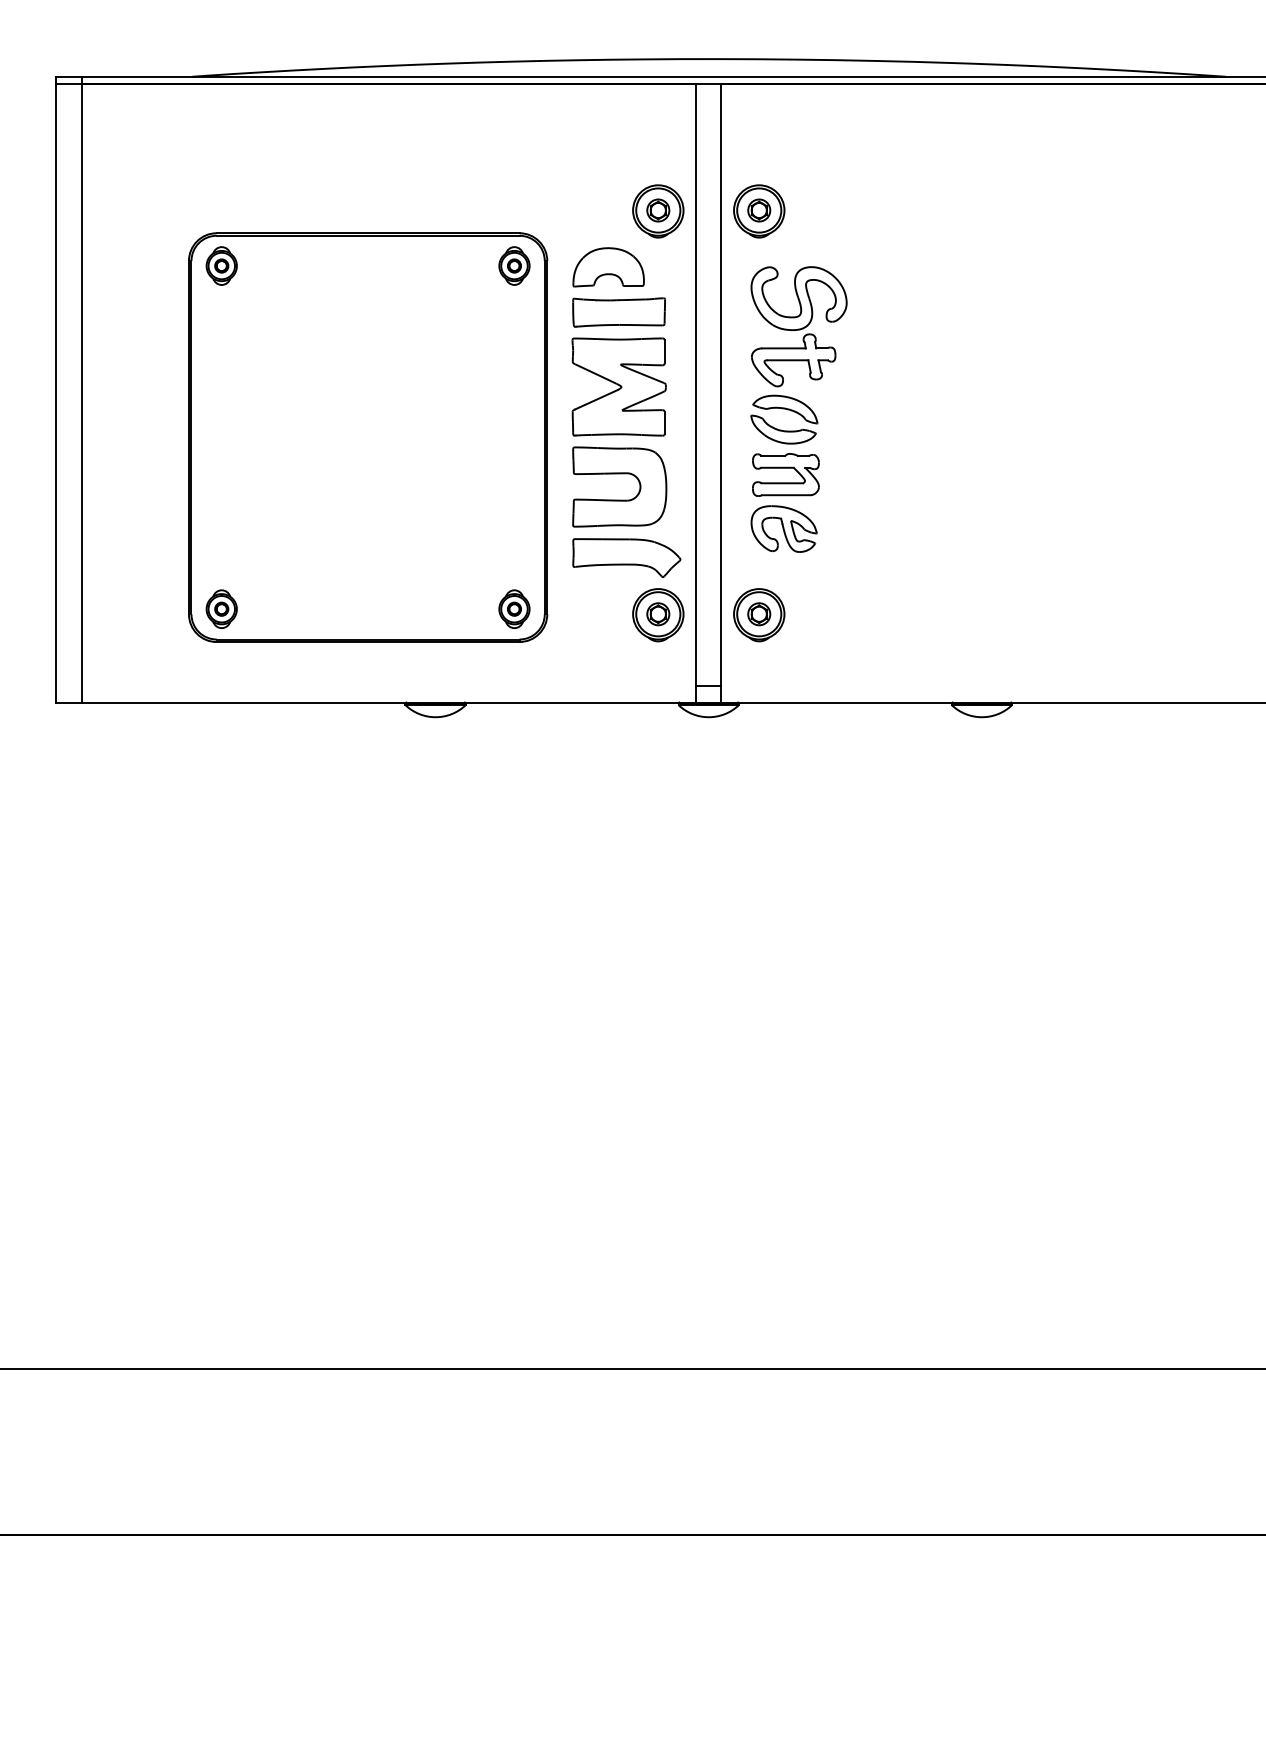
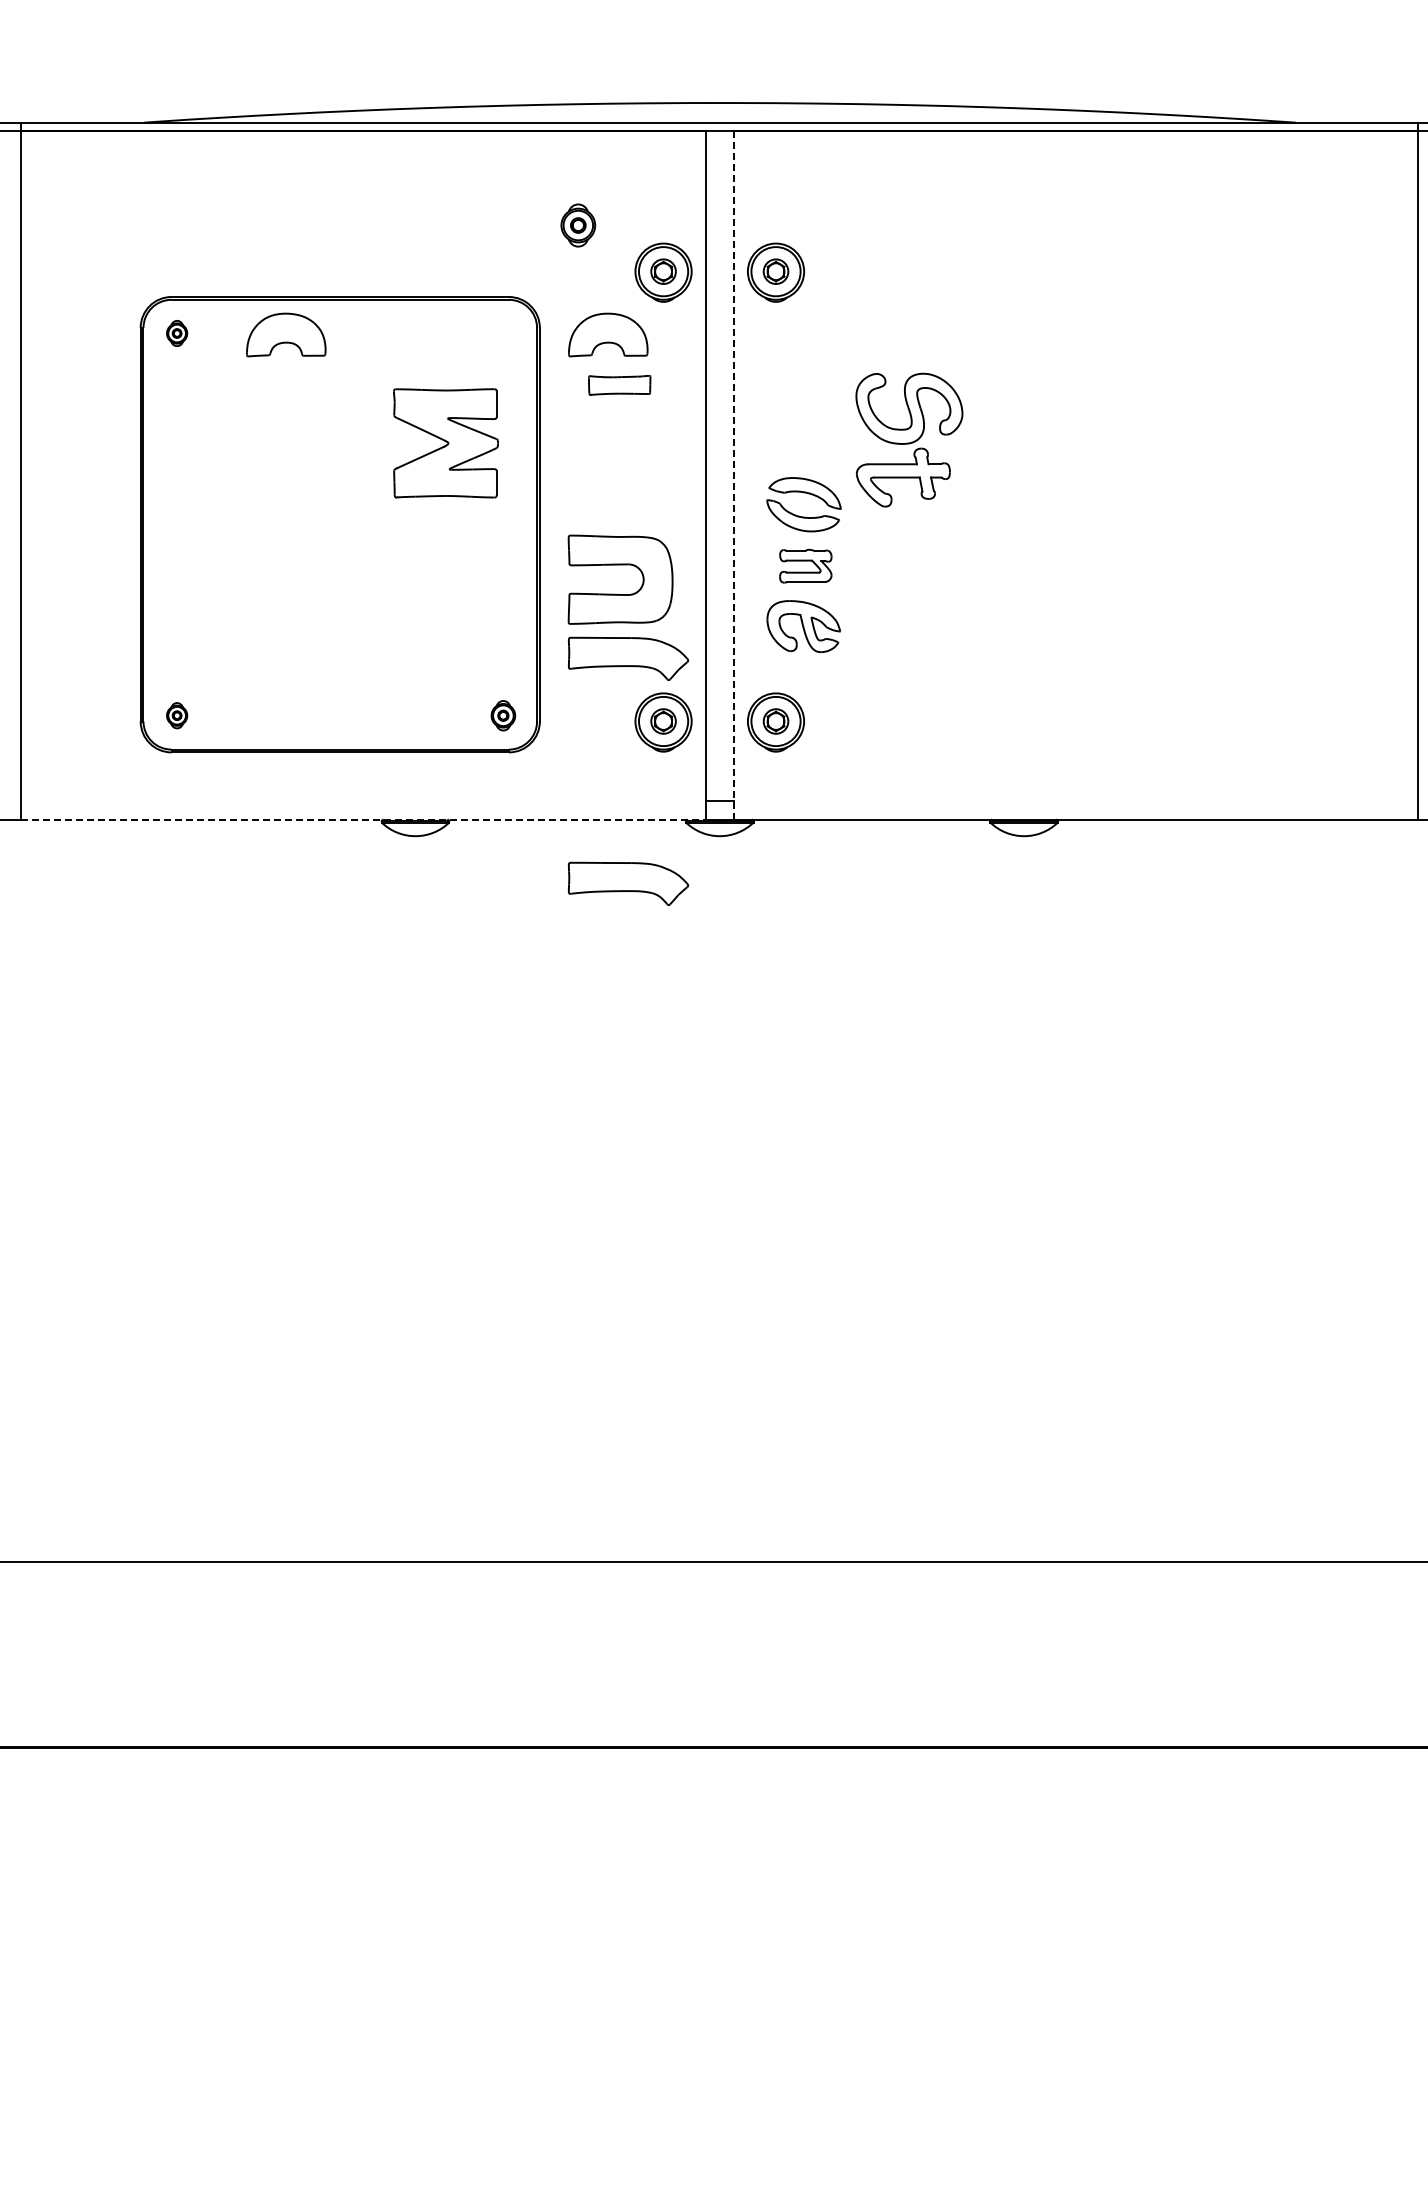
part: (221, 266) -> (176, 333), size x0.6
part: (319, 266) -> (286, 334), added
part: (514, 266) -> (578, 225), moved
part: (618, 312) -> (619, 385), size x0.6
part: (799, 326) -> (909, 439), moved
part: (618, 387) -> (445, 443), moved
line: (721, 394) -> (733, 476), solid -> dashed
part: (785, 474) -> (805, 565), size x0.7
part: (221, 608) -> (176, 715), size x0.6
part: (514, 608) -> (503, 715), size x0.7
line: (388, 702) -> (363, 819), solid -> dashed
part: (626, 759) -> (628, 883), added

